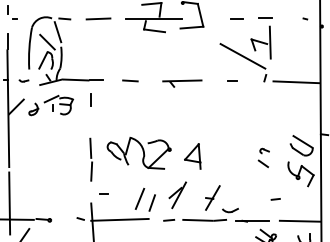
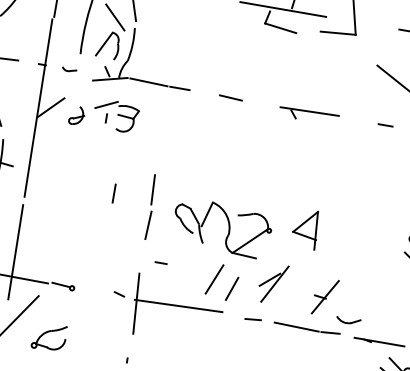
line: (90, 99) -> (113, 192), moved
part: (138, 153) -> (221, 228), moved

